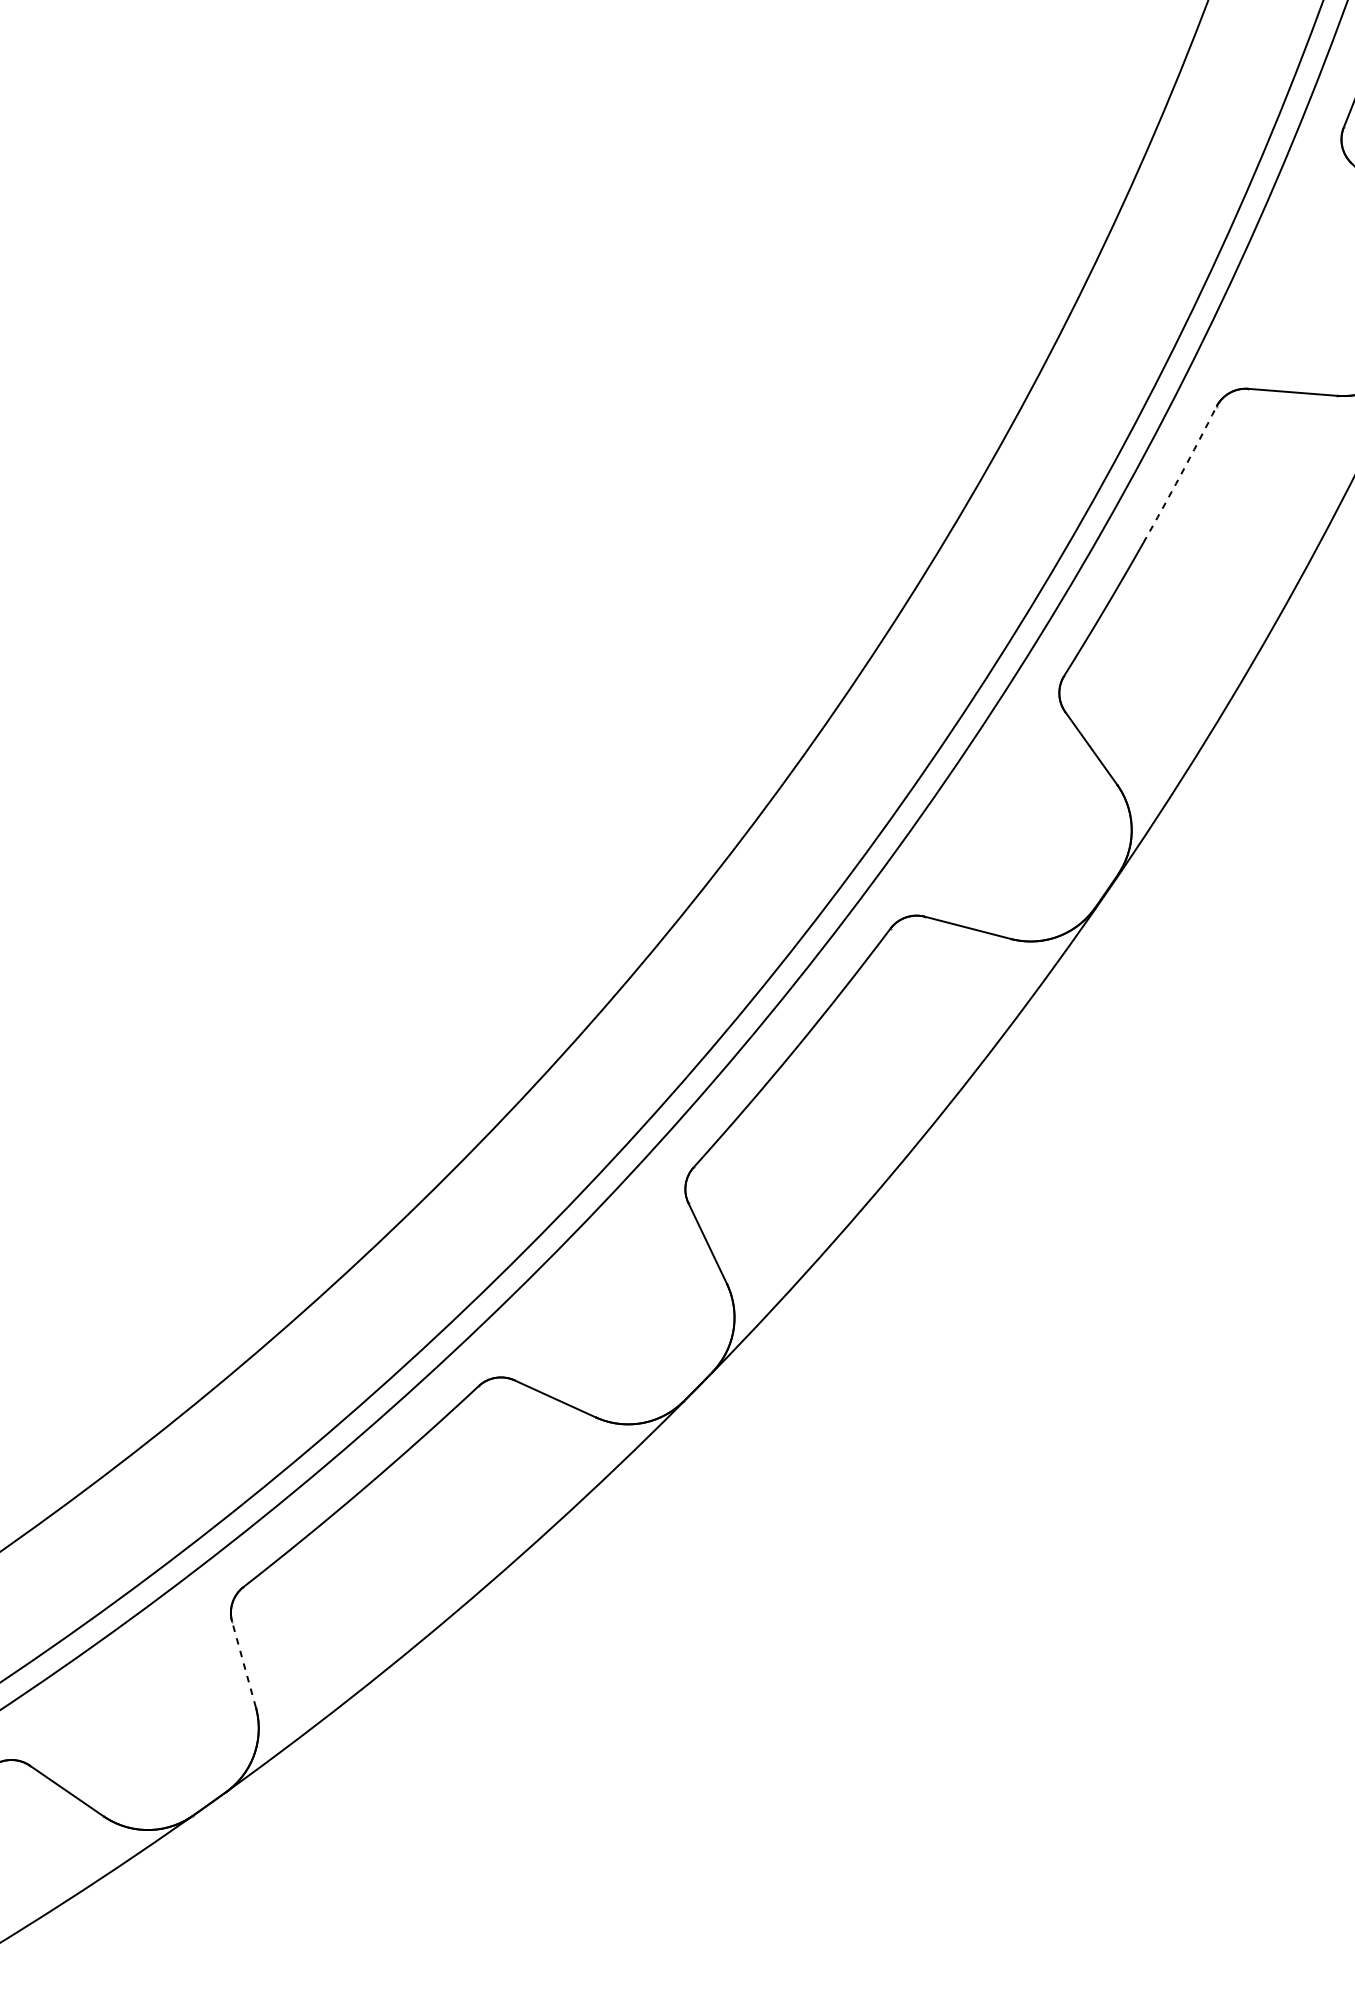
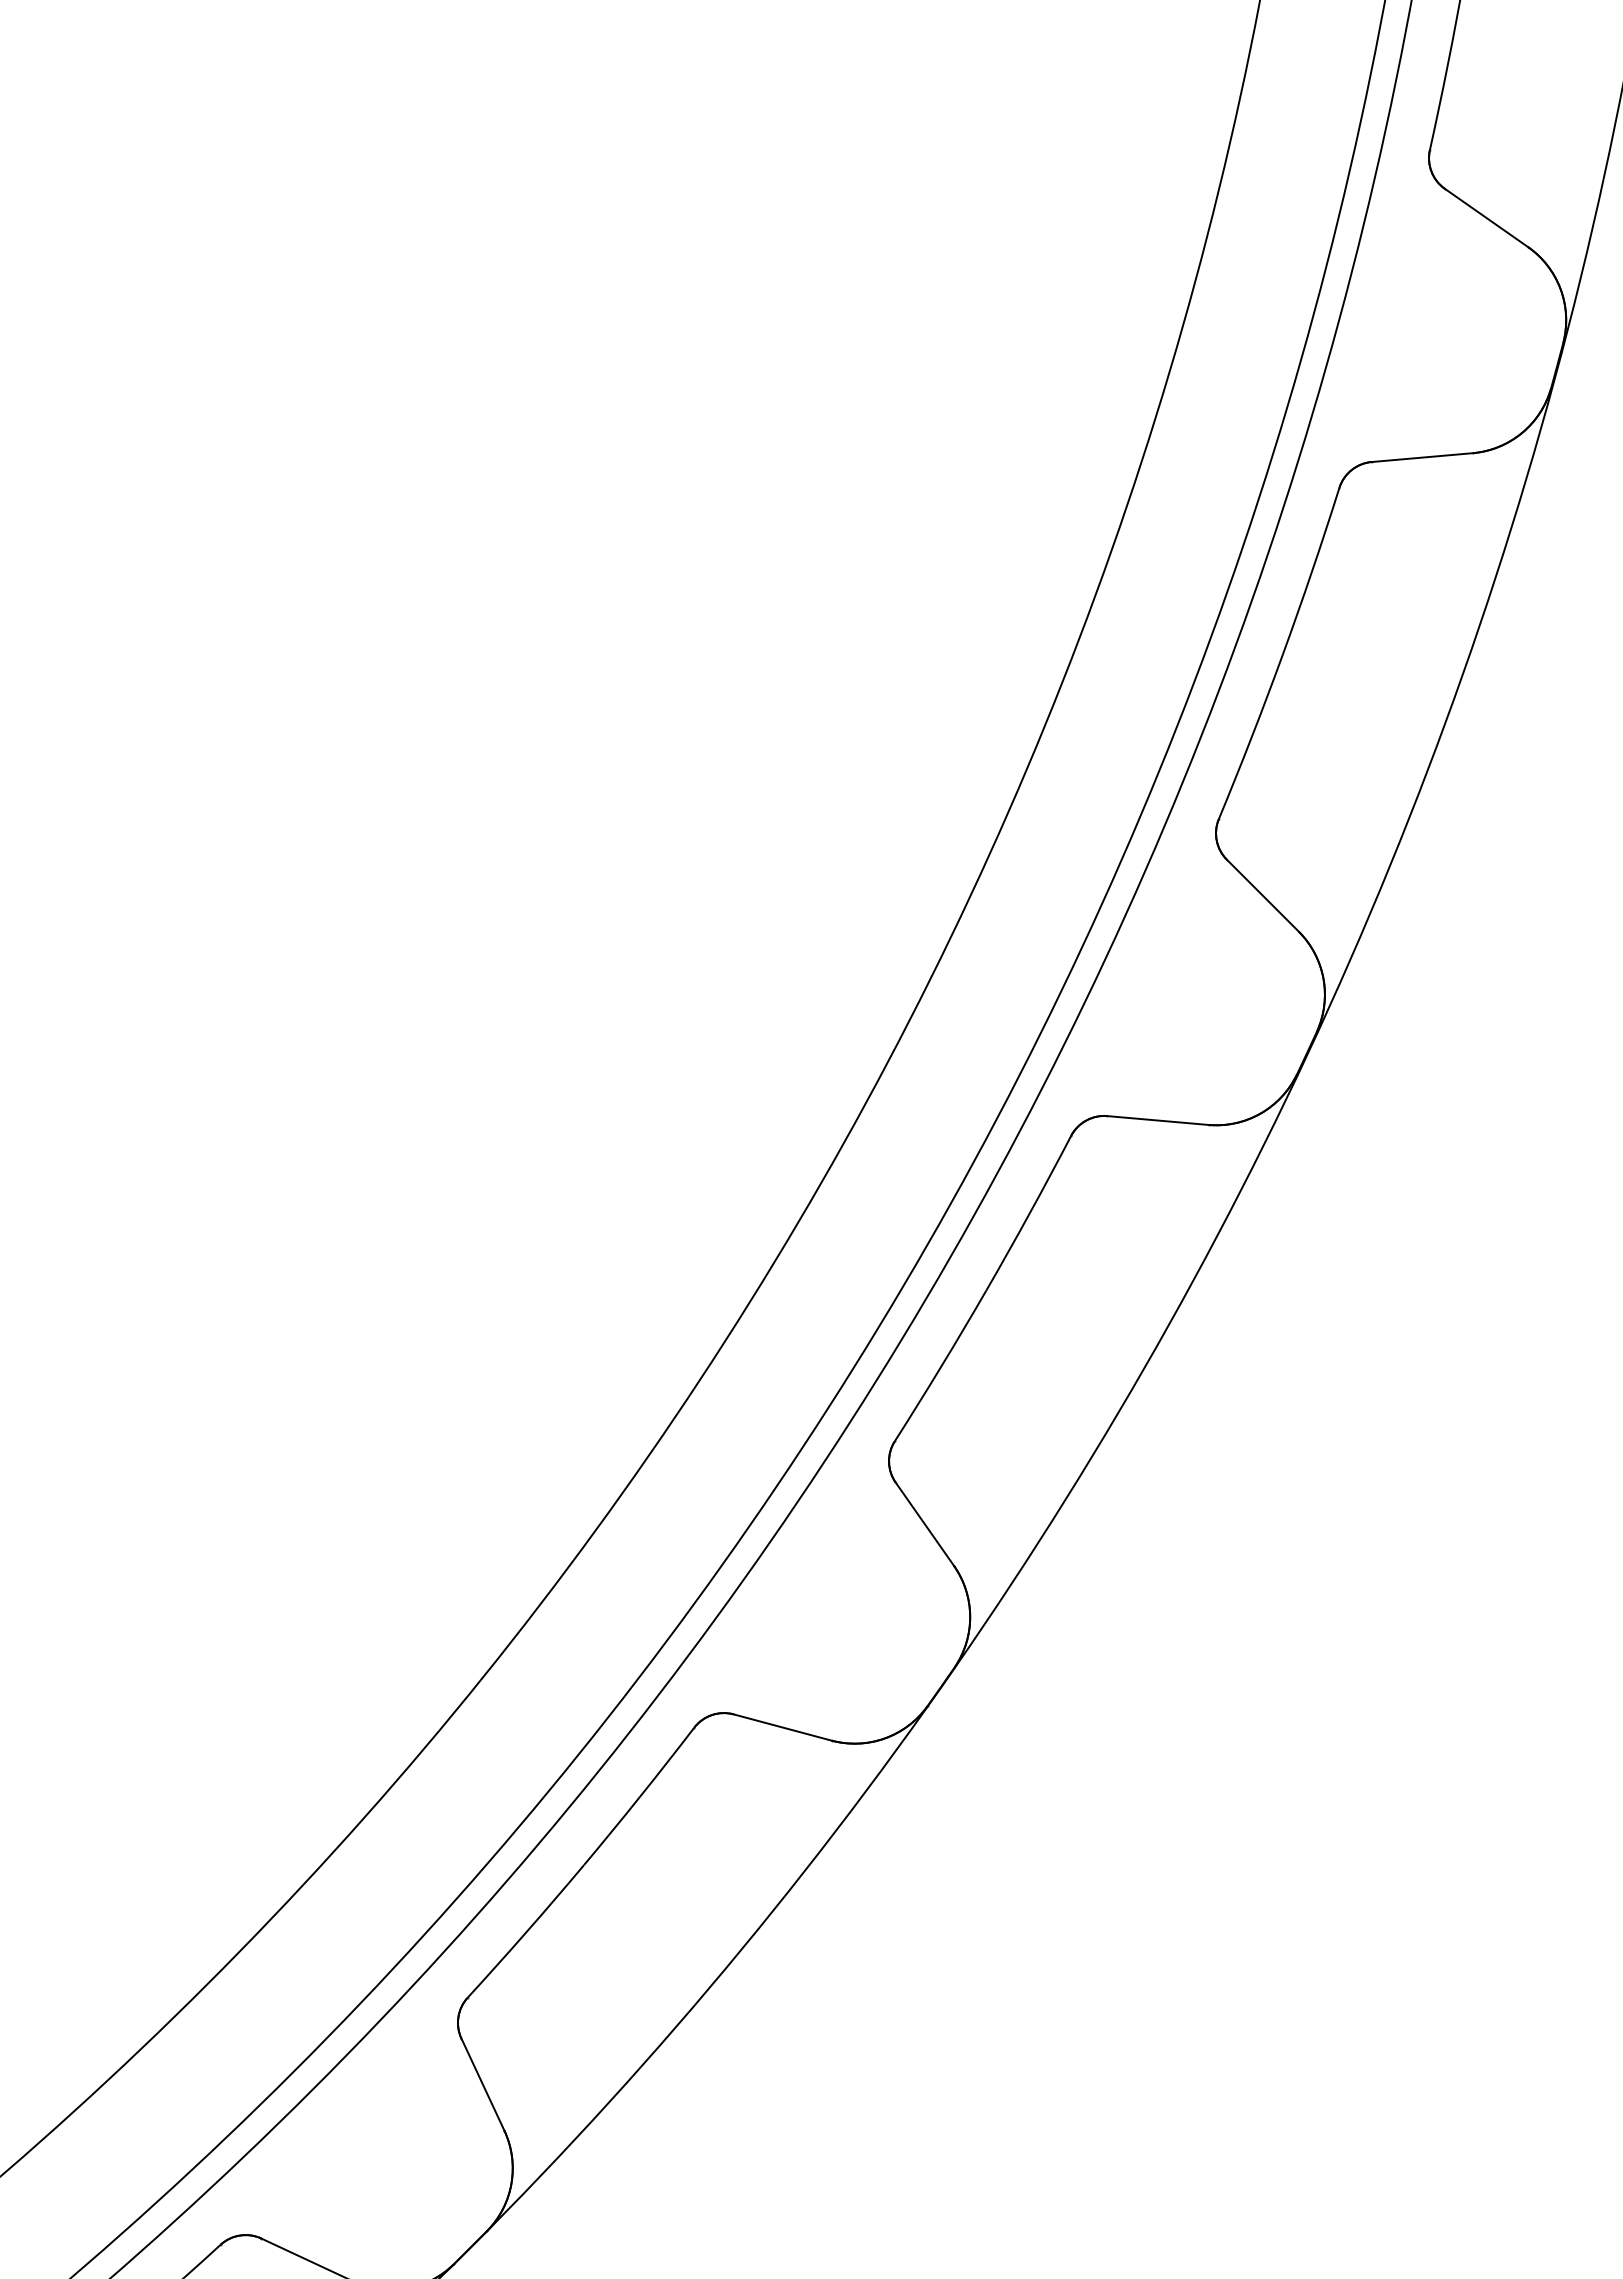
arc: (1180, 474) -> (1311, 571), dashed -> solid
line: (243, 1664) -> (482, 2084), dashed -> solid

